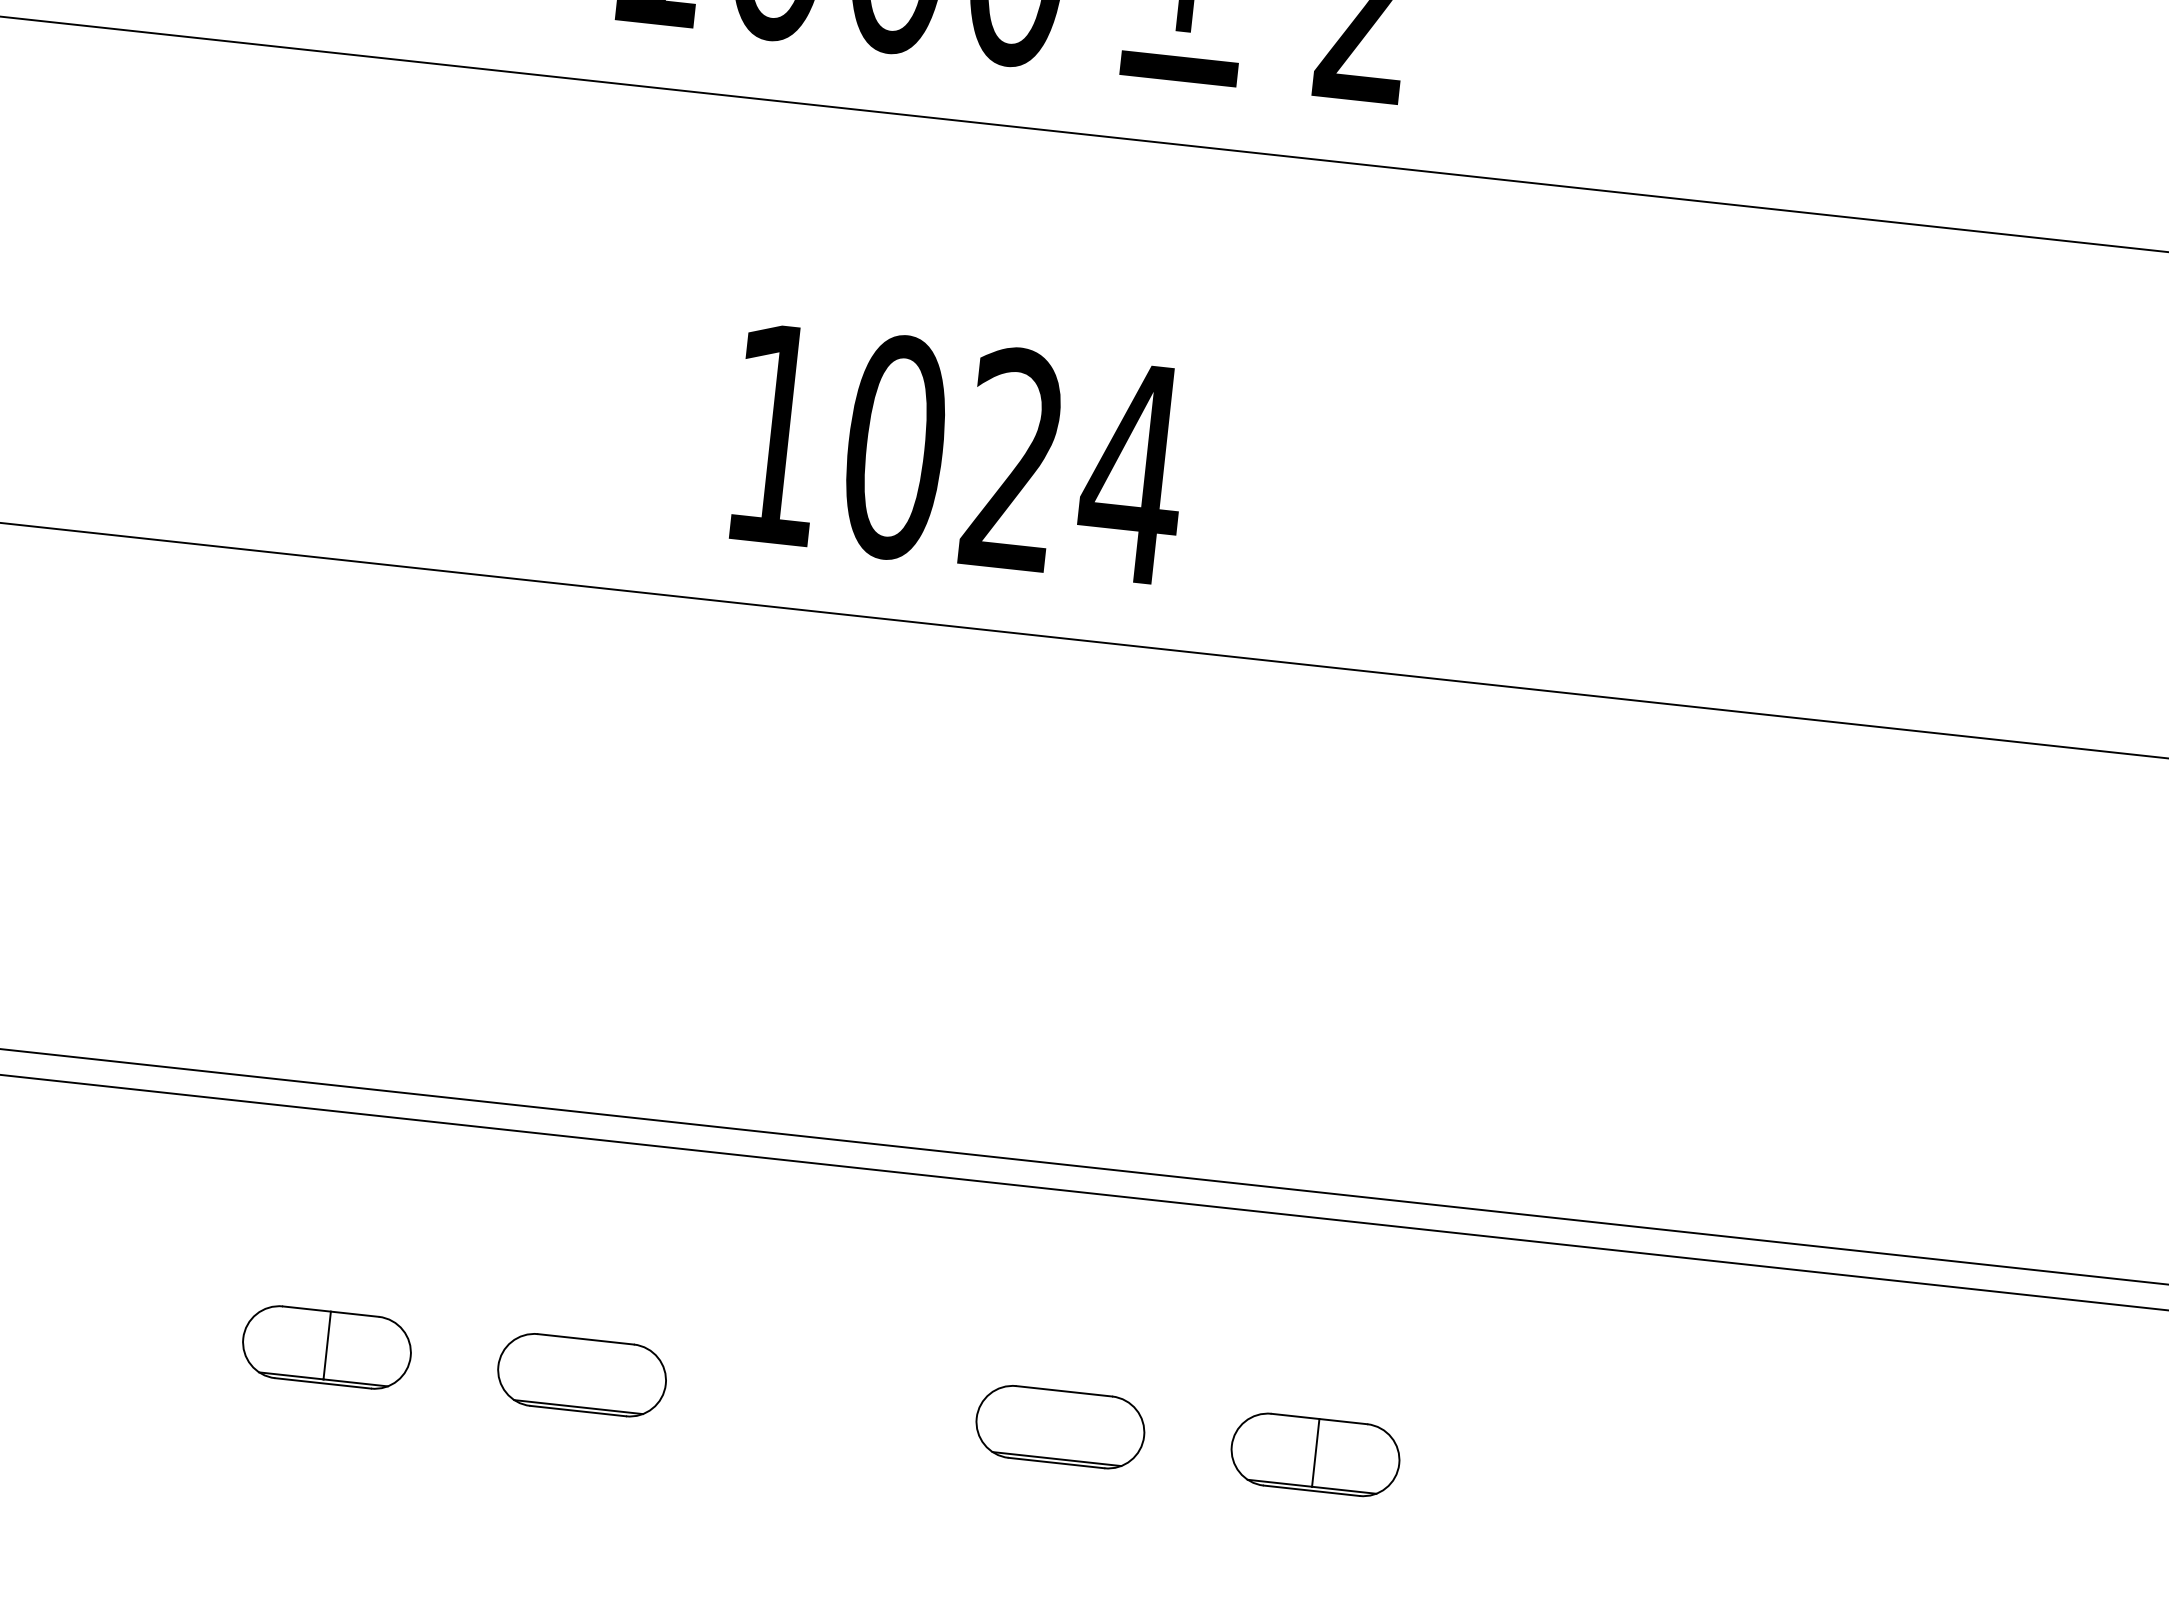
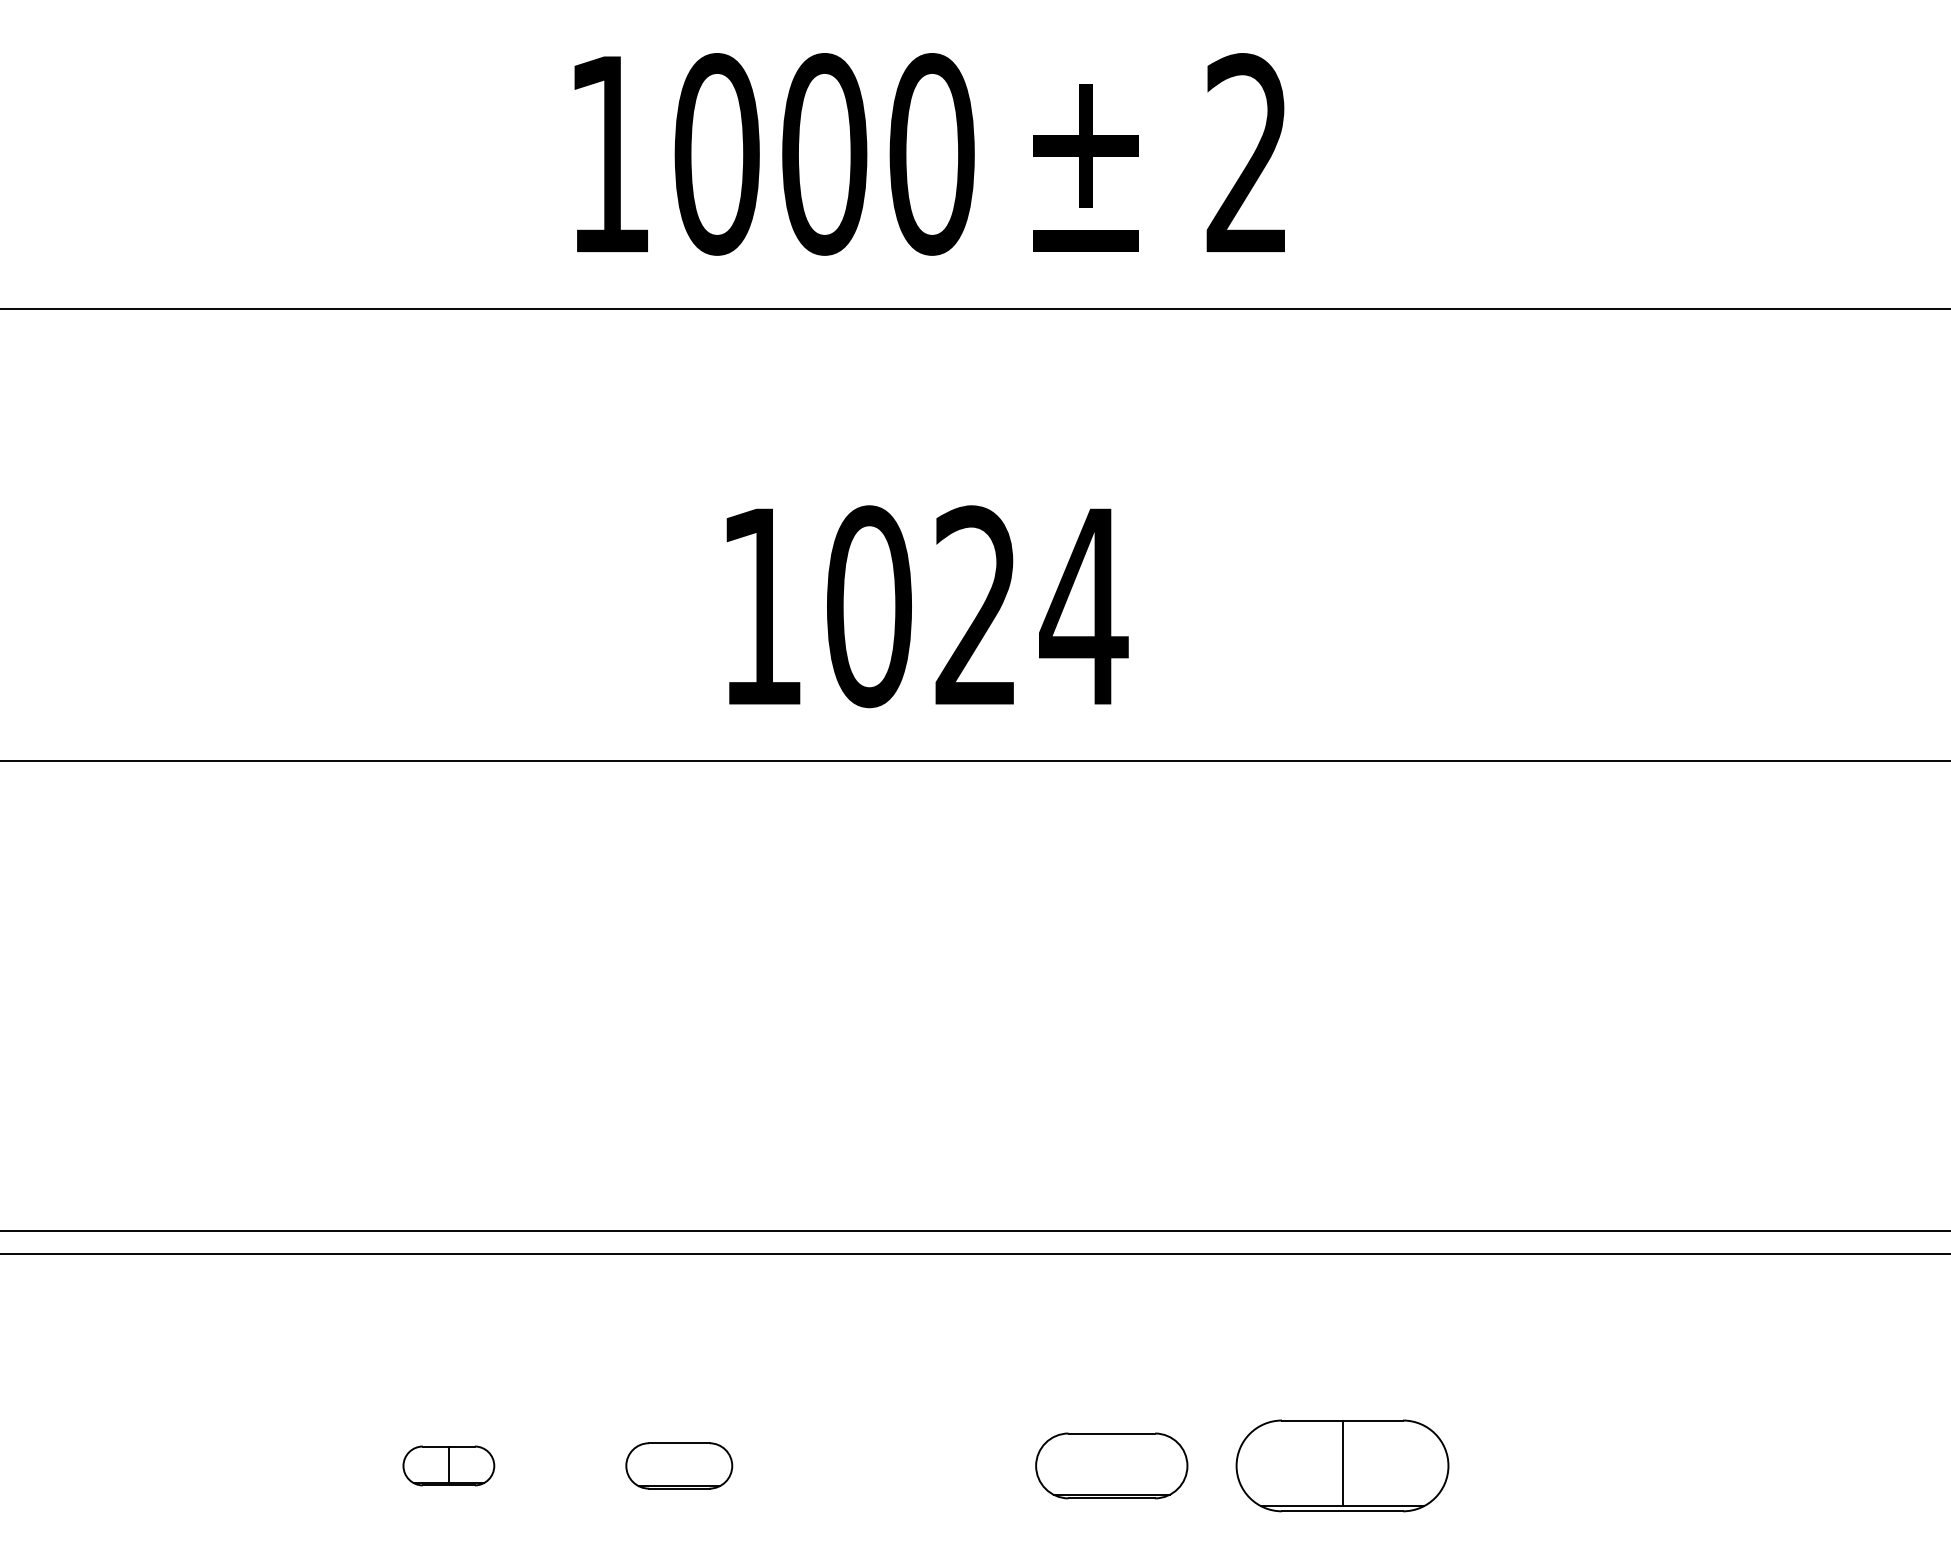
part: (326, 1346) -> (448, 1465), size x0.6
part: (581, 1374) -> (678, 1465), size x0.7
part: (1314, 1454) -> (1341, 1465), size x1.4

